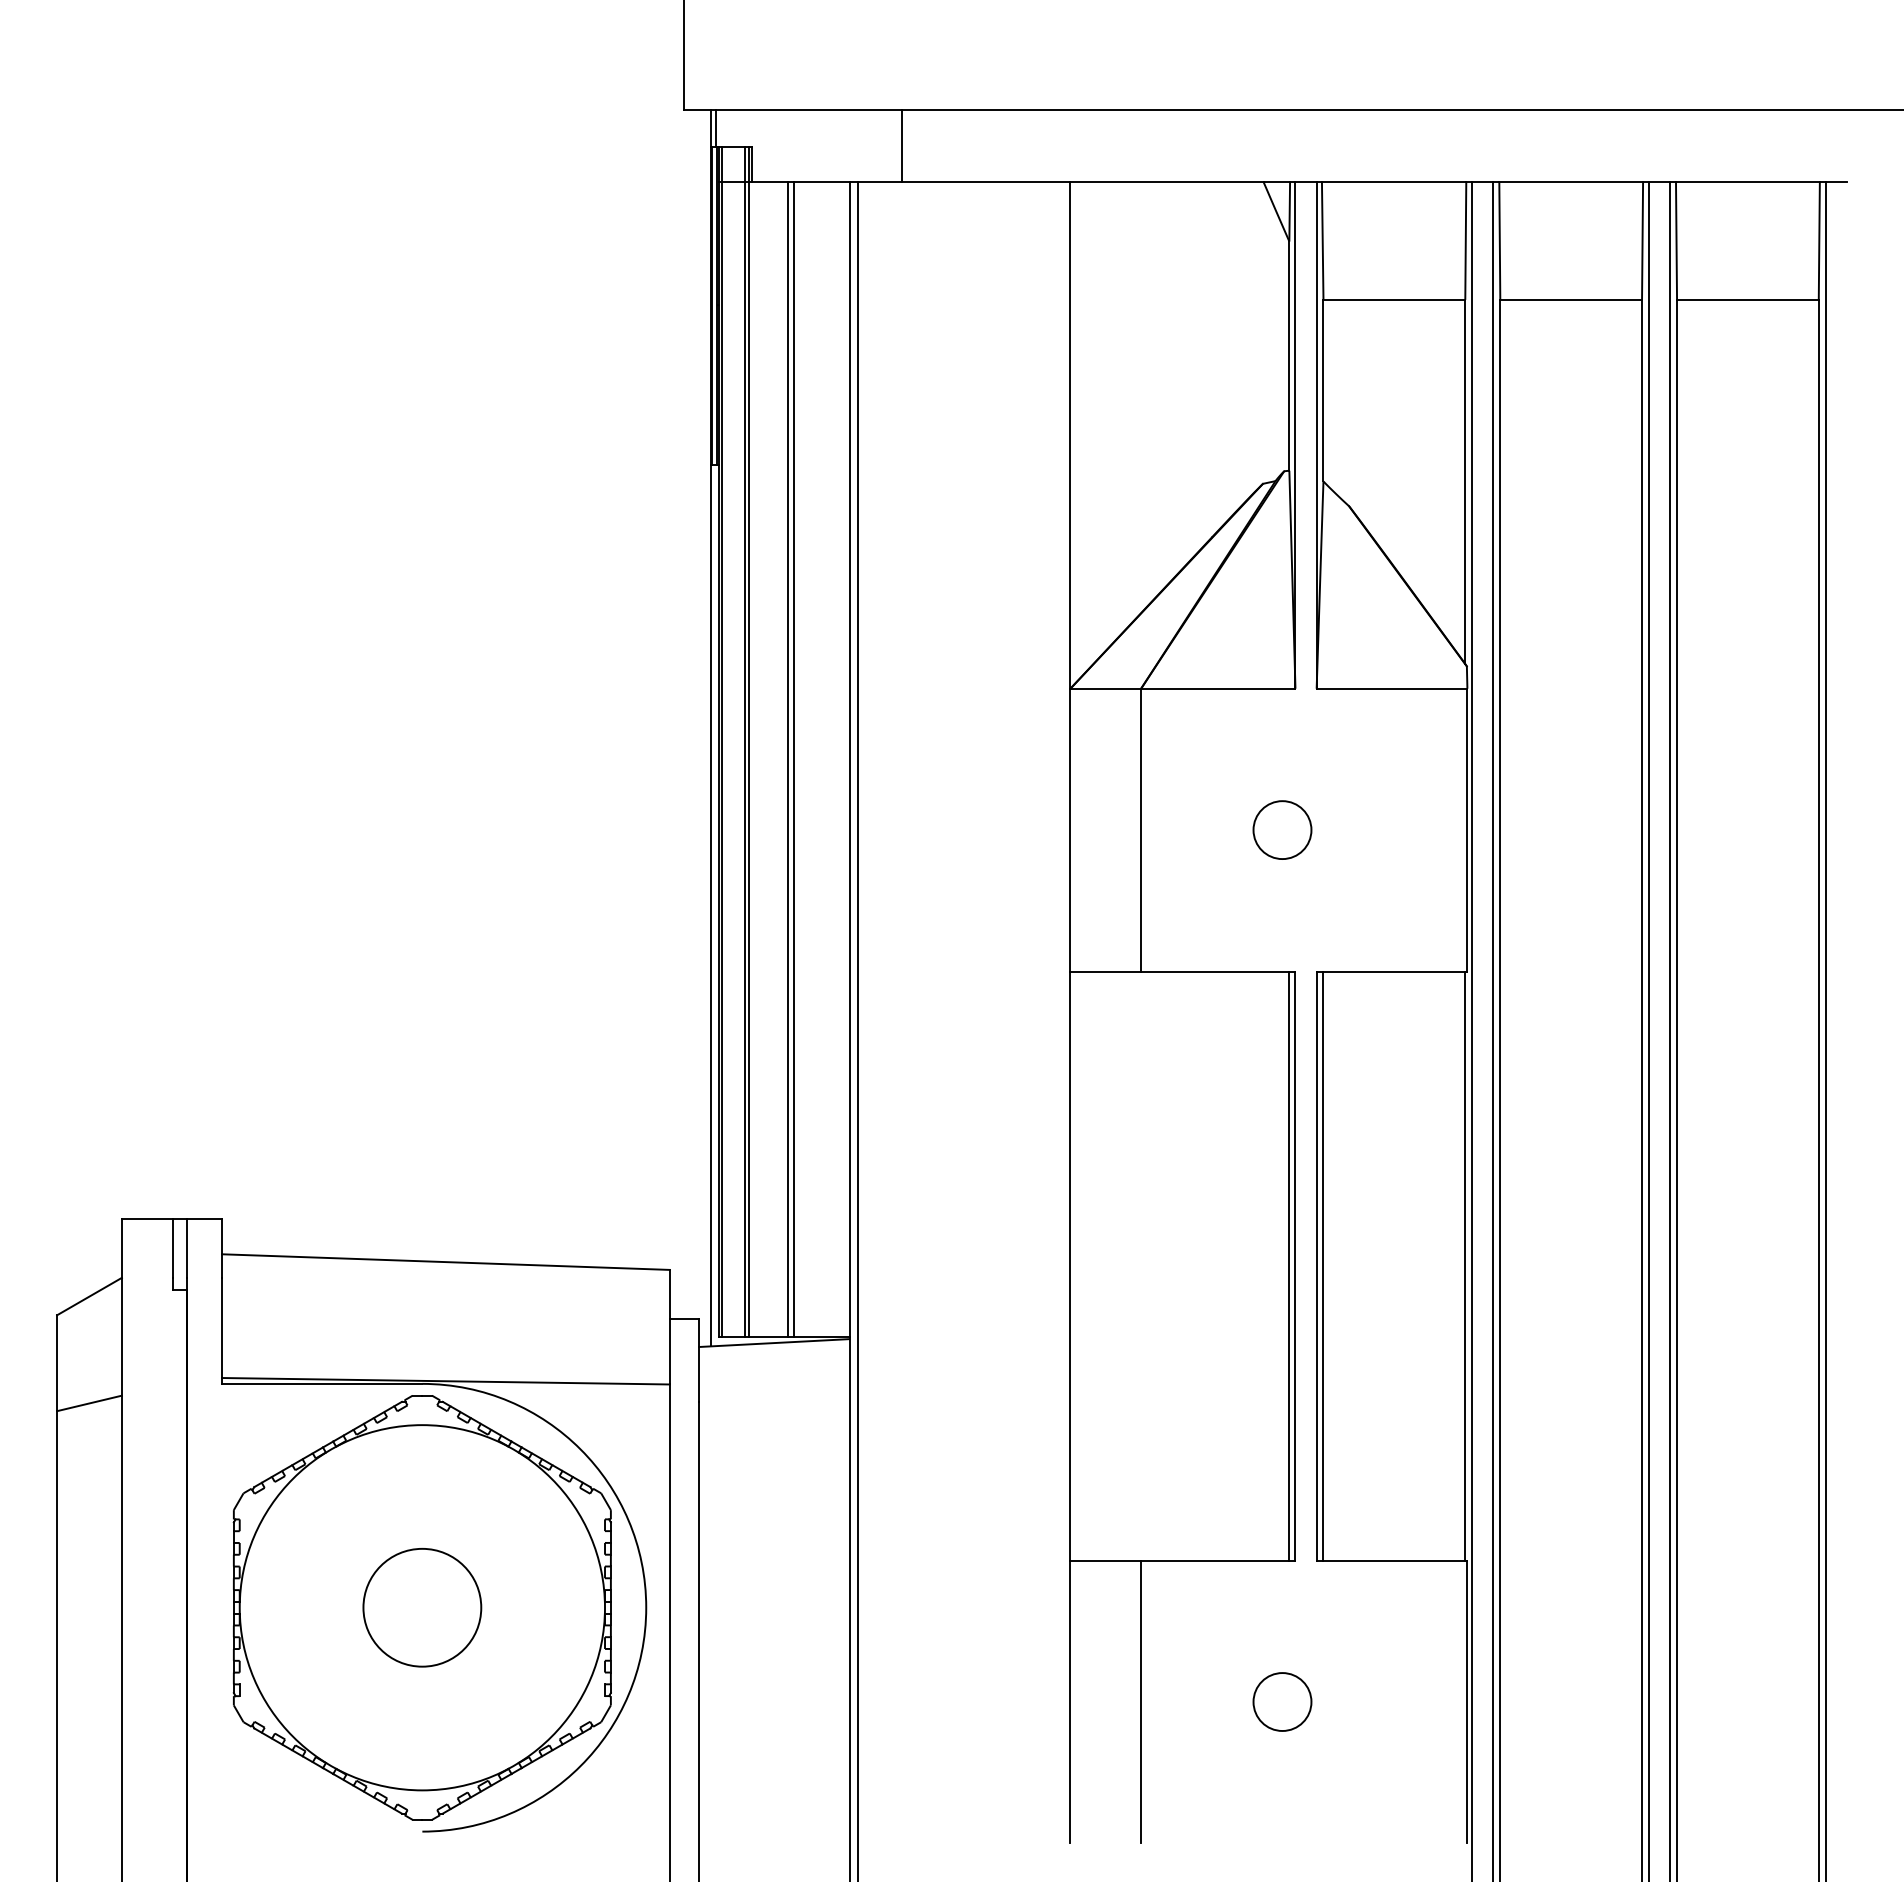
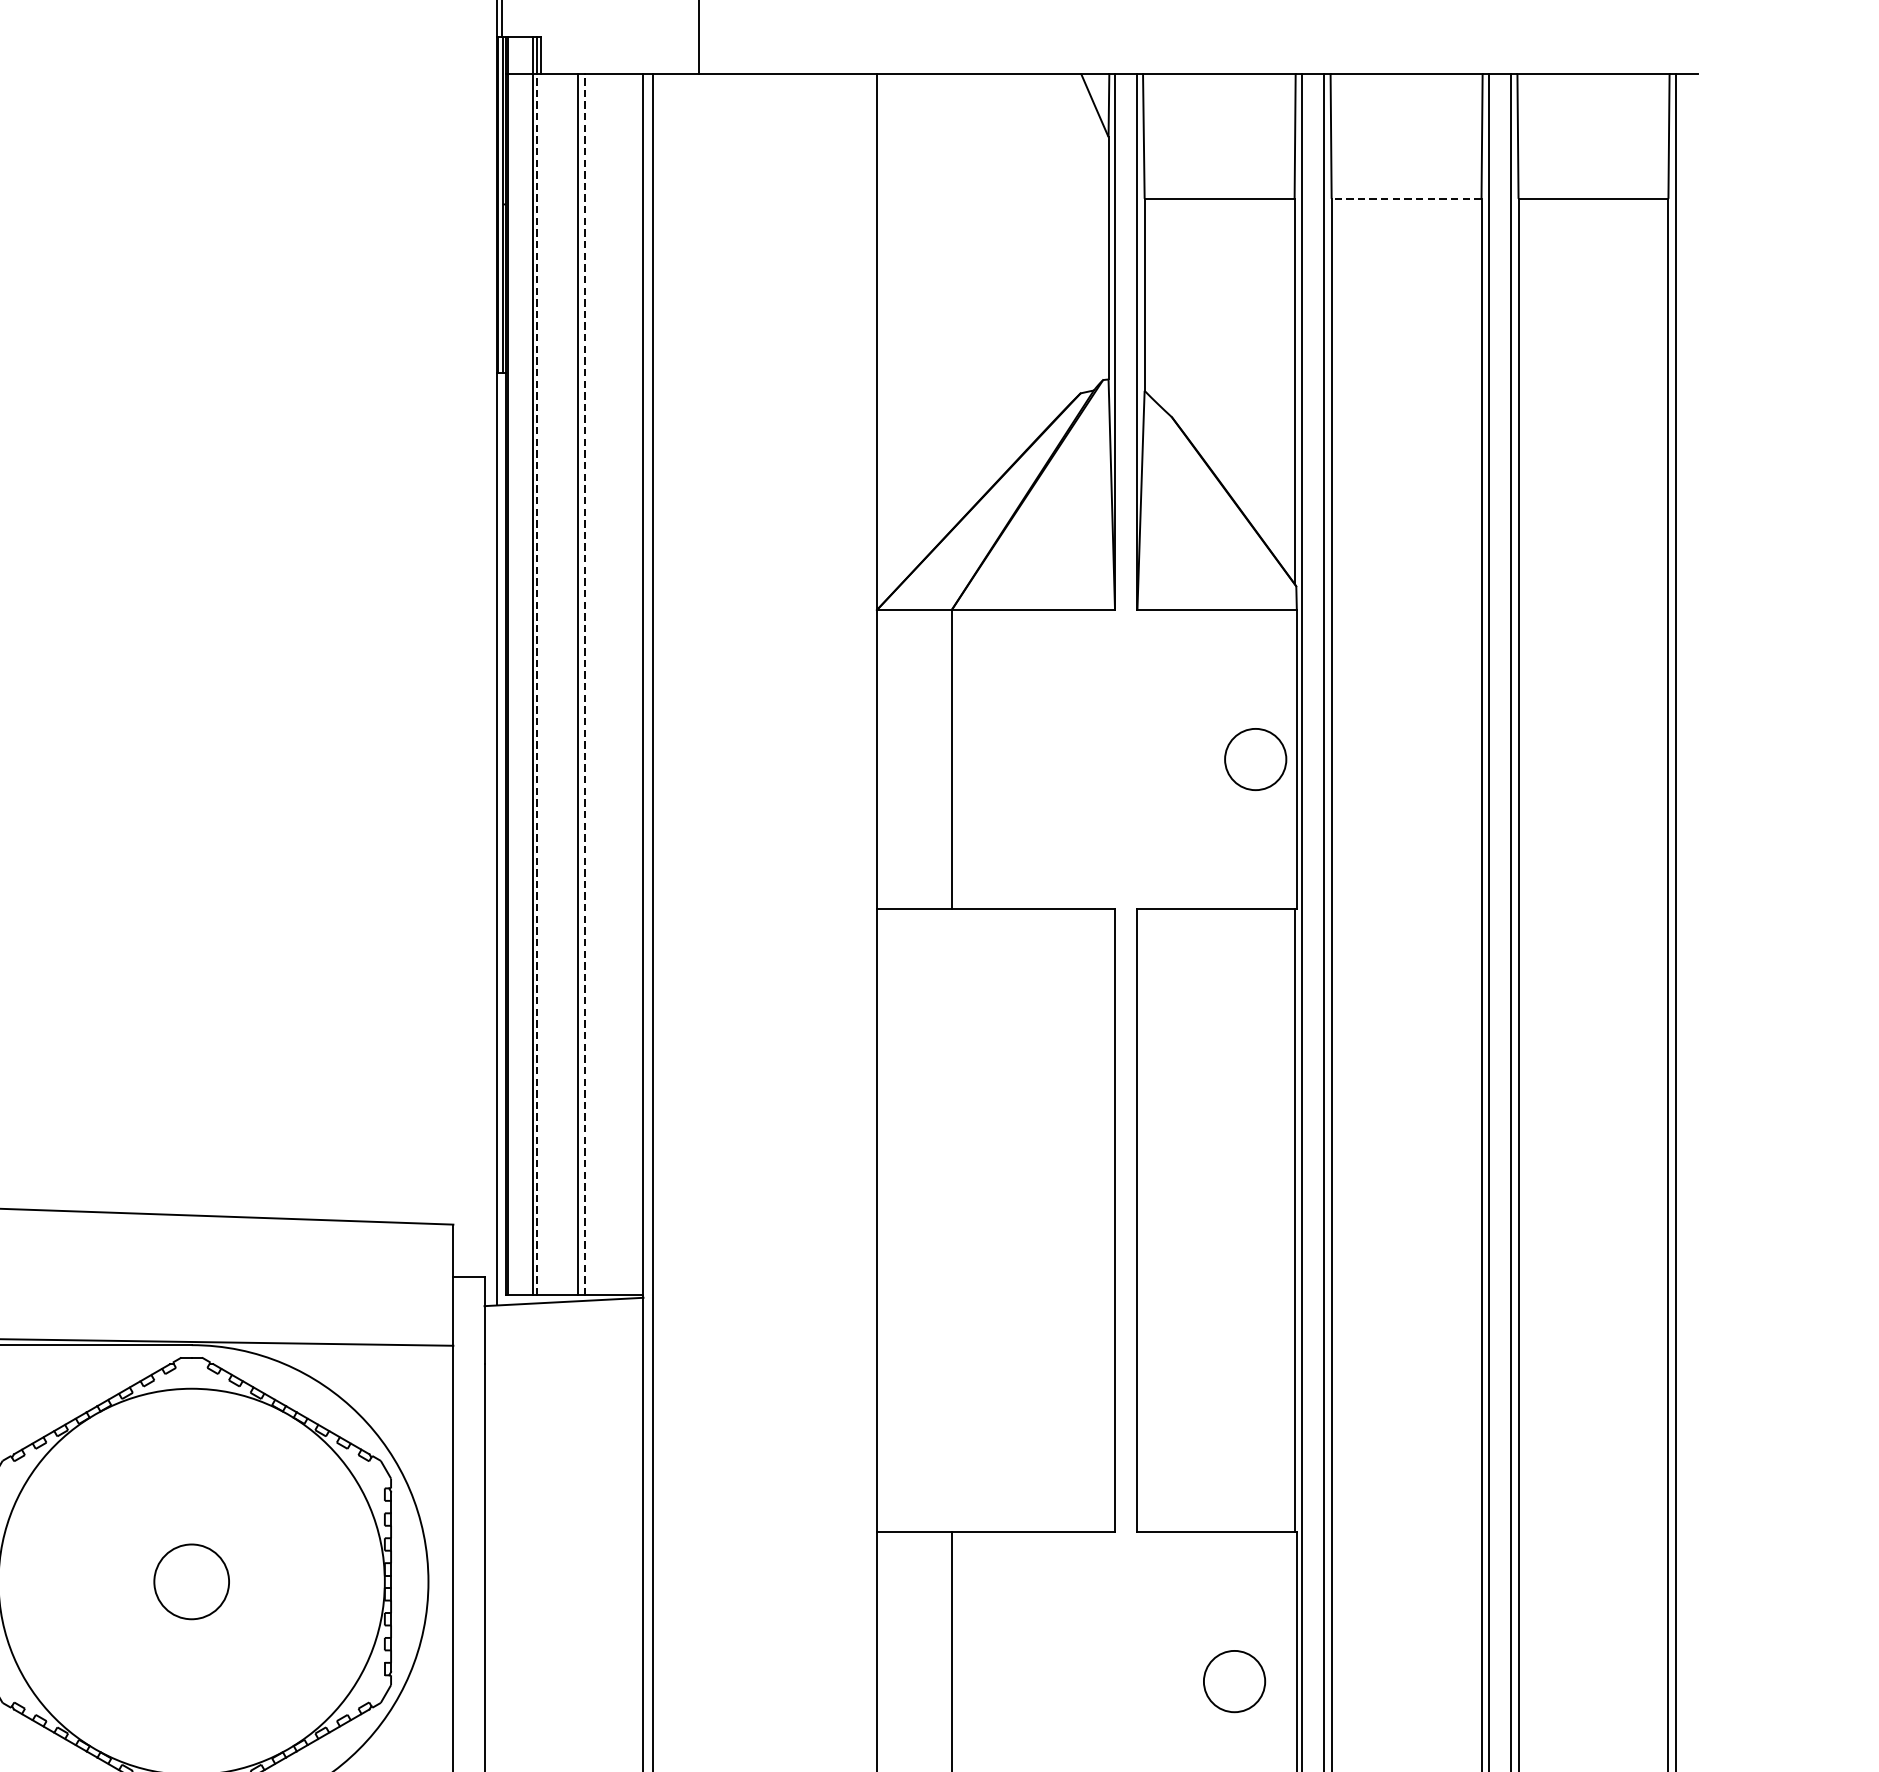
line: (1571, 299) -> (1406, 198), solid -> dashed
line: (749, 758) -> (537, 683), solid -> dashed
line: (794, 758) -> (585, 683), solid -> dashed
circle: (1282, 829) -> (1255, 758), moved
line: (1289, 1265) -> (1108, 1219), removed
line: (1323, 1265) -> (1144, 1219), removed
circle: (422, 1607) -> (191, 1581), size x0.6
circle: (1282, 1701) -> (1234, 1681), moved

